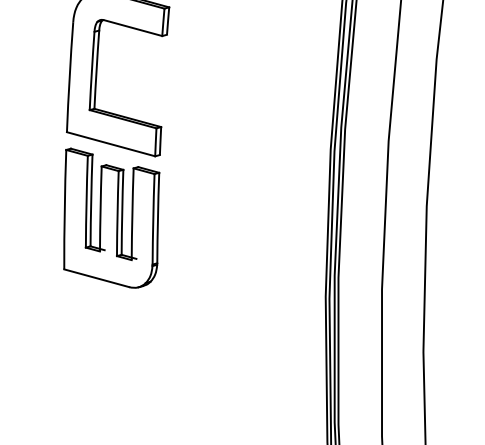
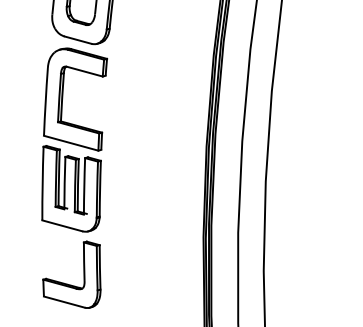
part: (105, 371) -> (67, 283), added

